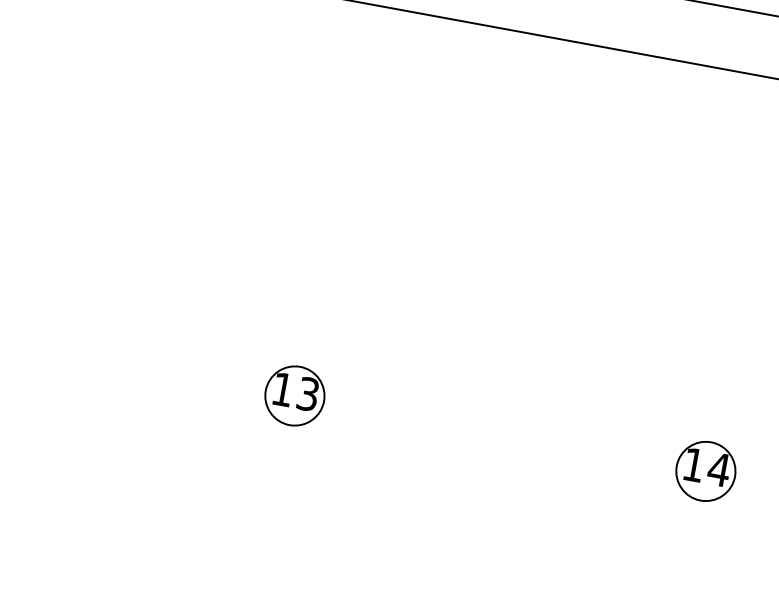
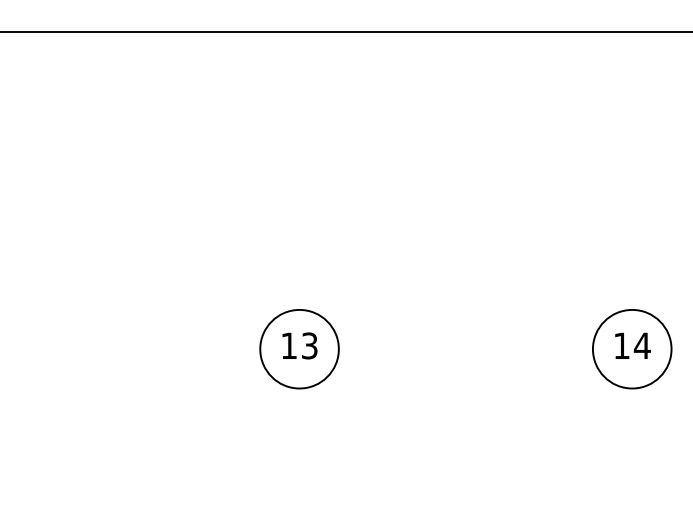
circle: (294, 395) -> (299, 348), size x1.67
circle: (705, 470) -> (631, 348), size x1.67

